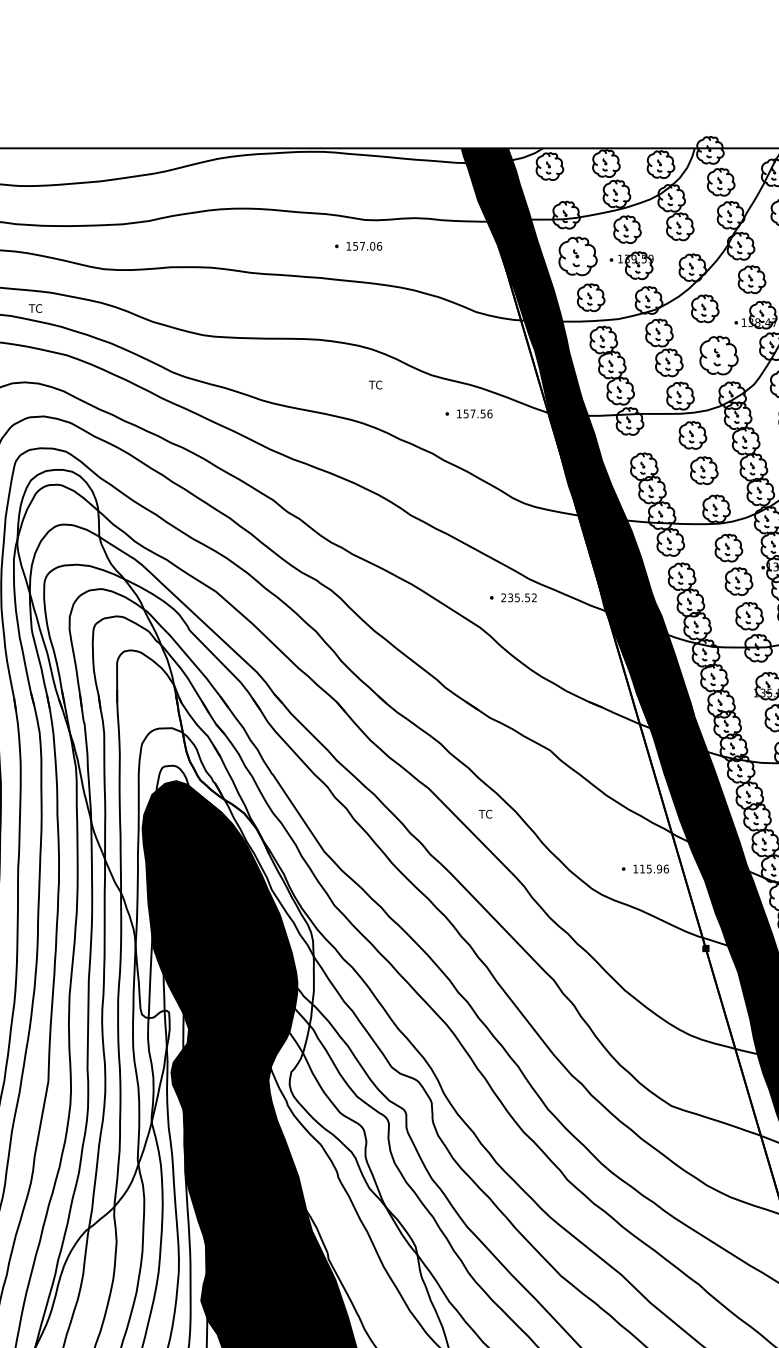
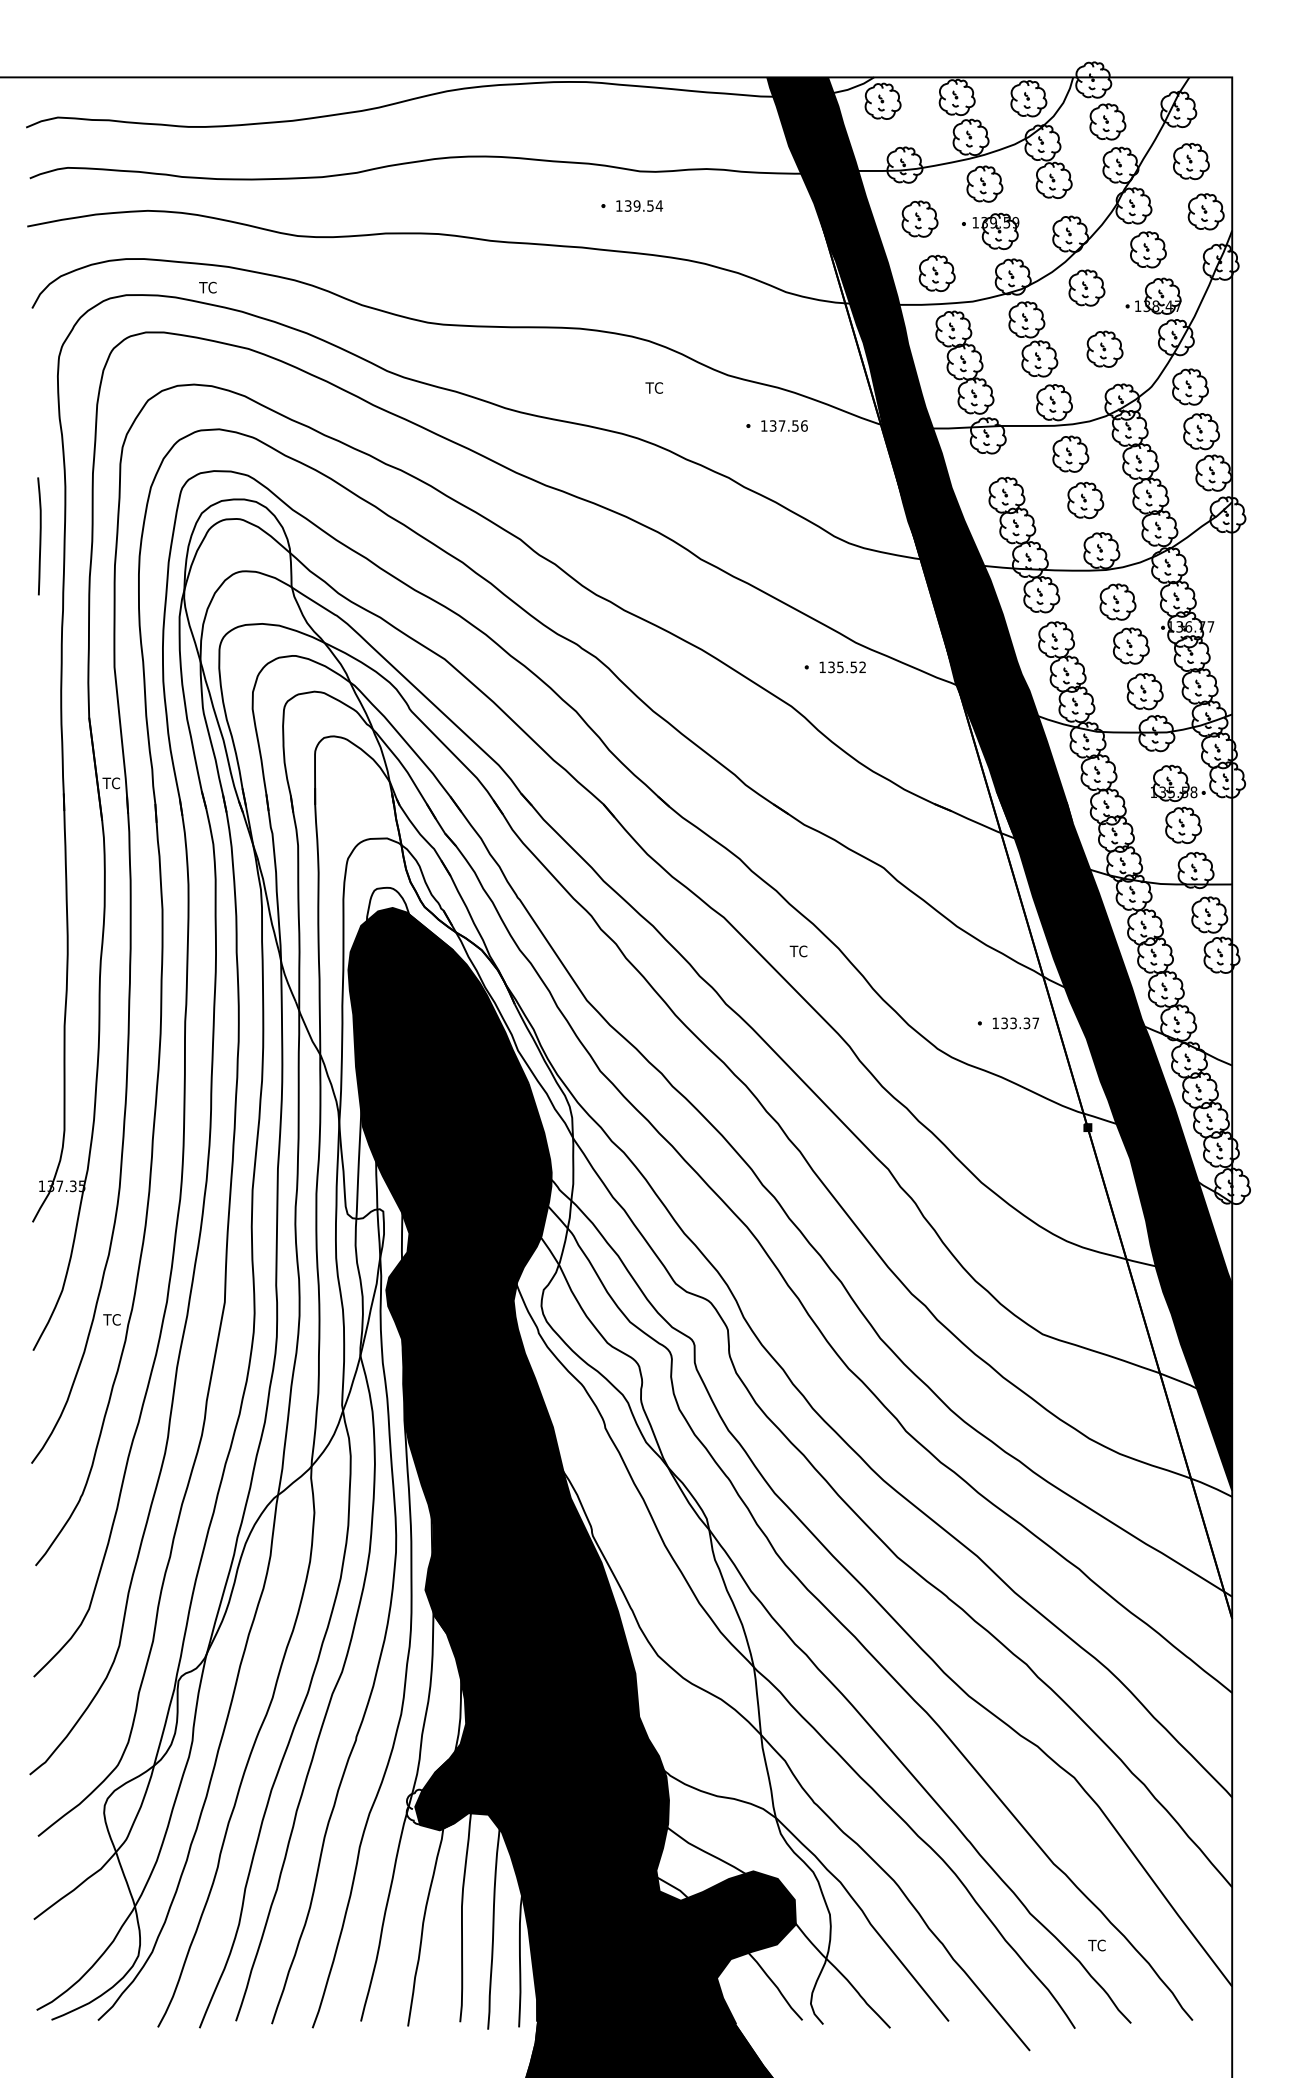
text: (368, 245) -> (644, 205), 157.06 -> 139.54
part: (577, 255) -> (919, 218), size x0.71
part: (718, 354) -> (1104, 348), size x0.71
text: (466, 413) -> (773, 425), 157.56 -> 137.56
text: (503, 597) -> (822, 666), 235.52 -> 135.52
text: (654, 869) -> (1020, 1023), 115.96 -> 133.37

